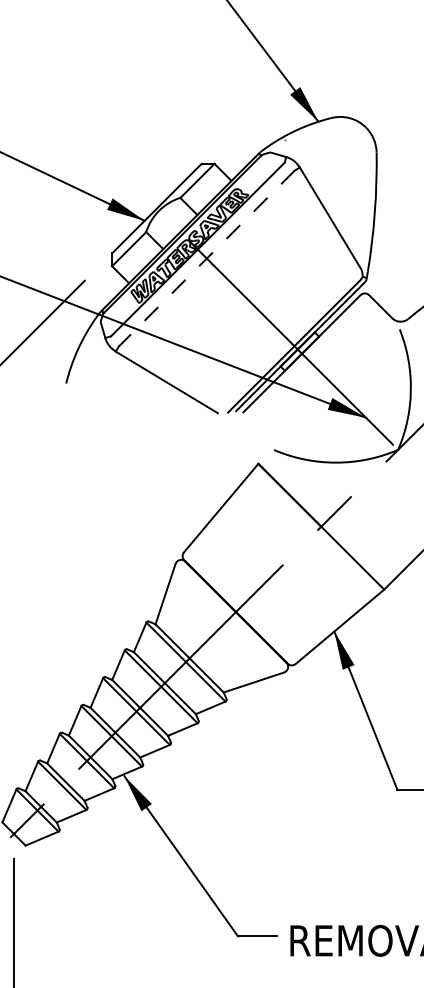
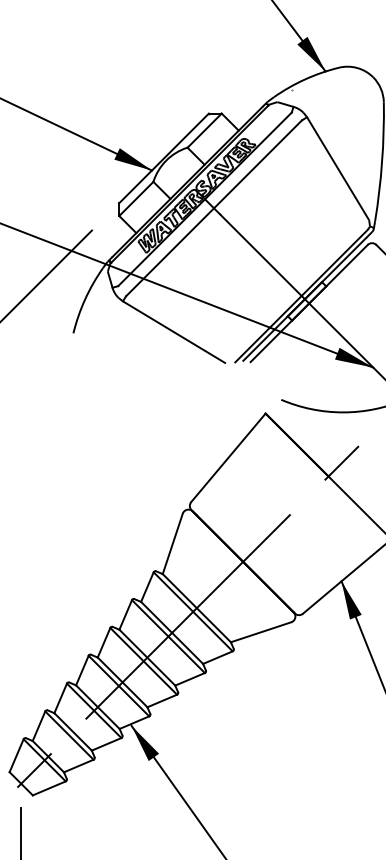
line: (206, 258) -> (213, 208), dashed -> solid

